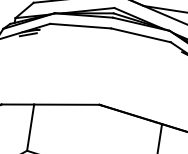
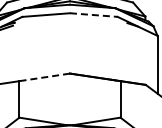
line: (140, 35) -> (93, 15), solid -> dashed
line: (66, 104) -> (44, 77), solid -> dashed

